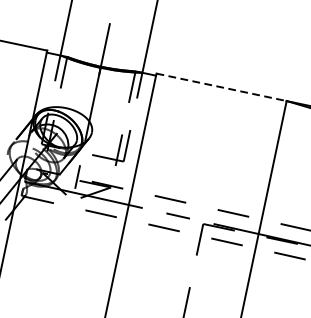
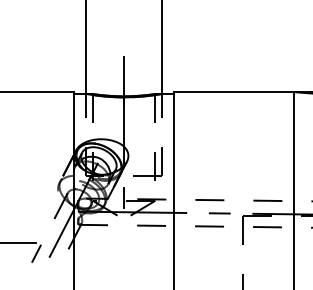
line: (221, 87) -> (234, 92), dashed -> solid

